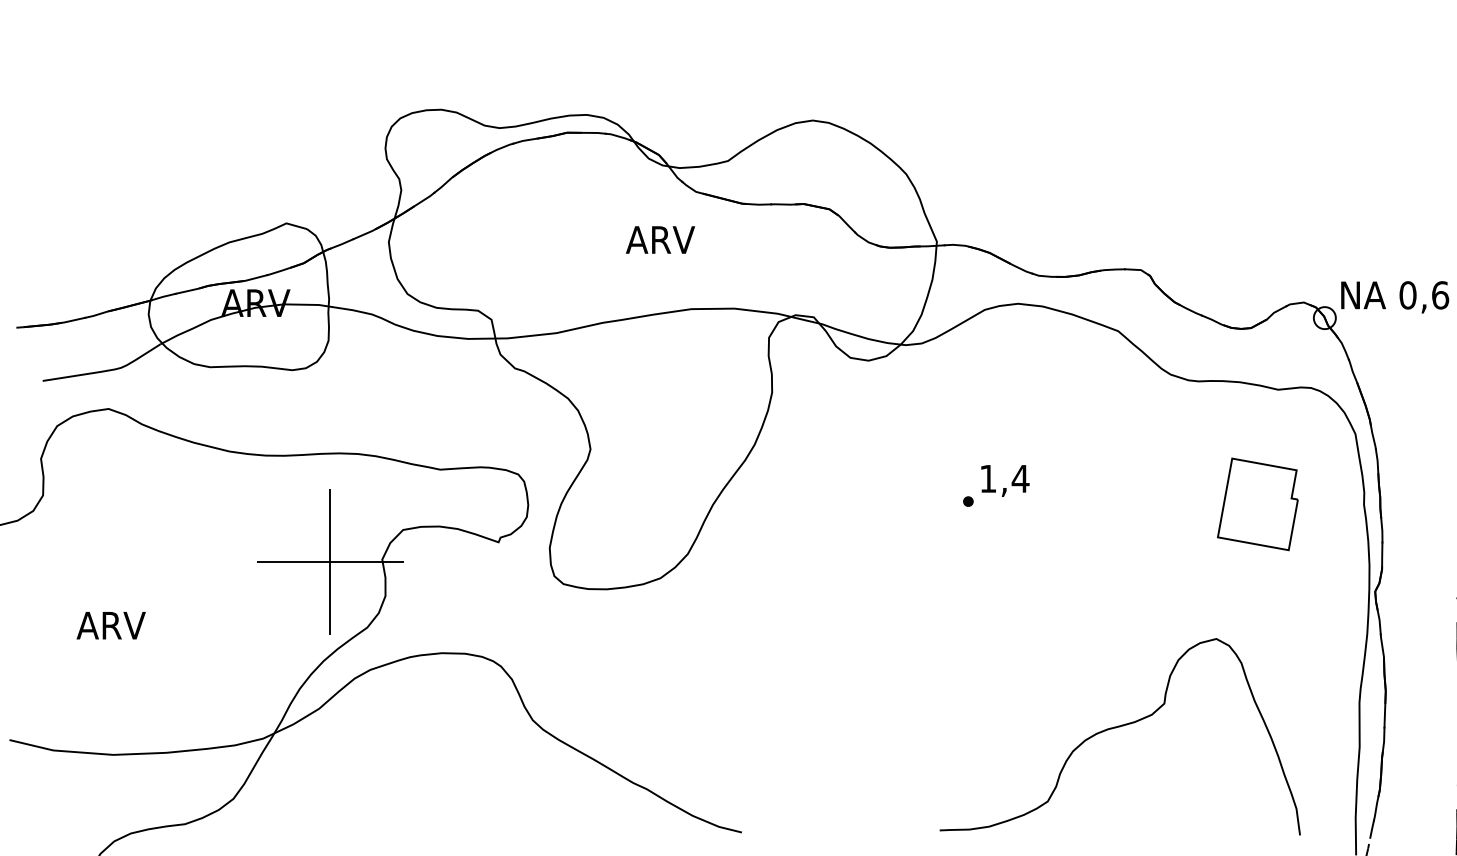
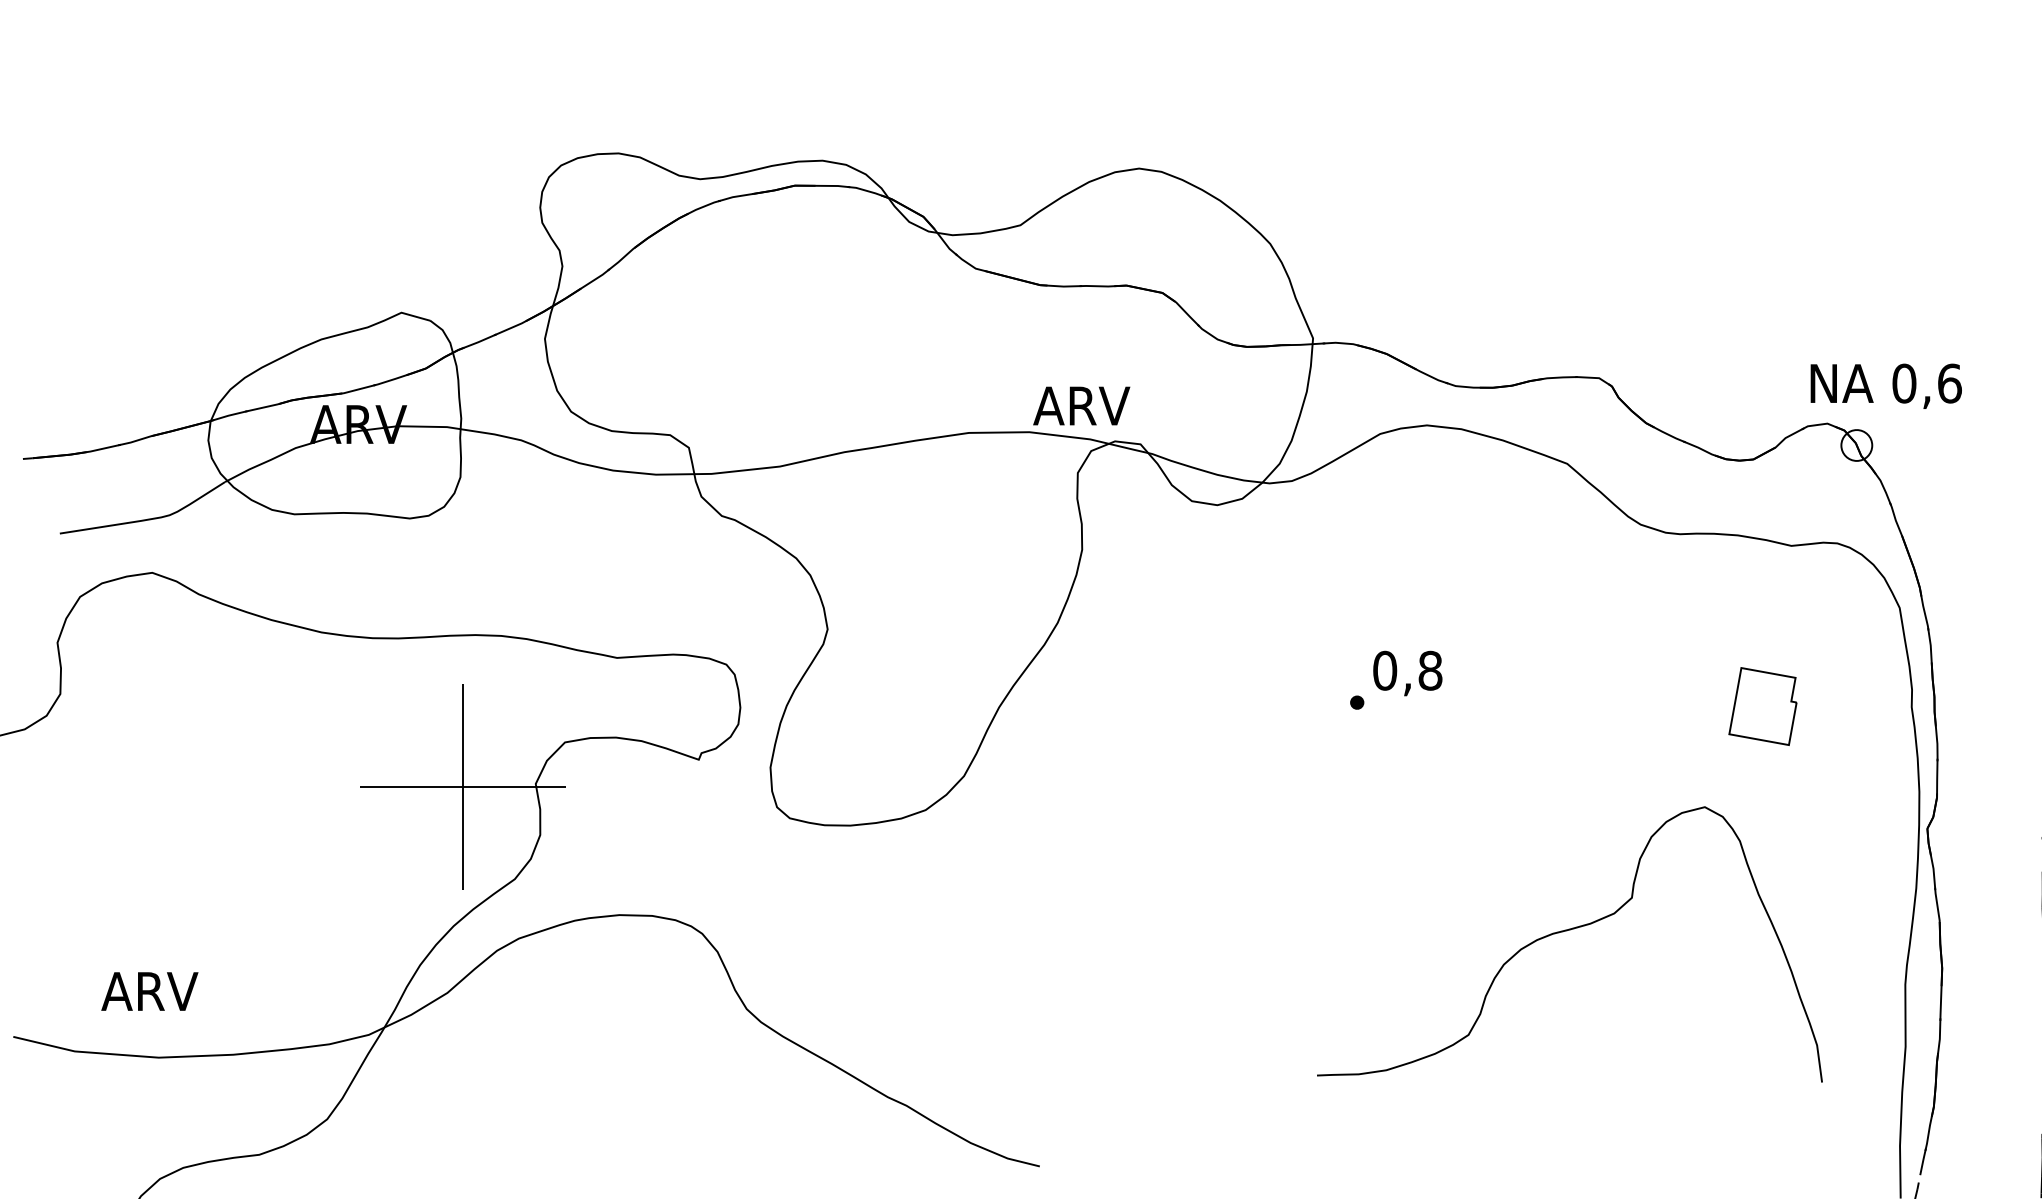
text: (660, 239) -> (1081, 405), moved
text: (1394, 296) -> (1885, 385), moved
text: (1004, 478) -> (1408, 670), 1,4 -> 0,8
part: (1257, 504) -> (1762, 706), size x0.6
text: (110, 625) -> (149, 991), moved
curve: (1118, 727) -> (1567, 931), moved

